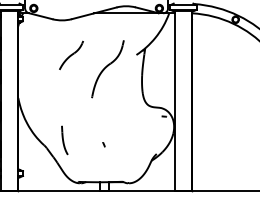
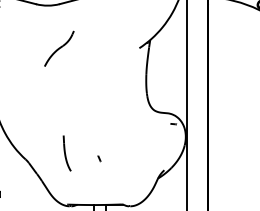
part: (107, 69) -> (103, 66), removed
part: (64, 140) -> (66, 153), moved

